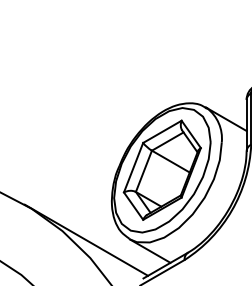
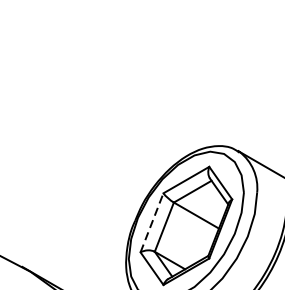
line: (133, 167) -> (151, 222), solid -> dashed

